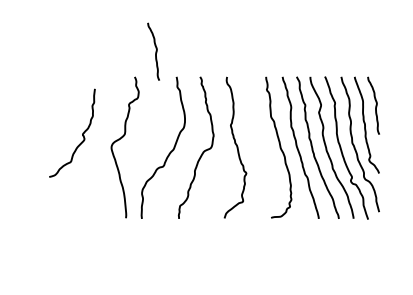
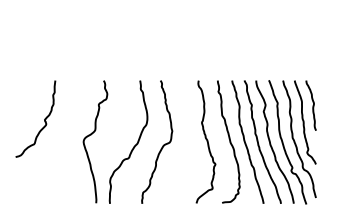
curve: (155, 51) -> (121, 58), removed
curve: (82, 133) -> (44, 119), moved
curve: (236, 147) -> (206, 141), moved

